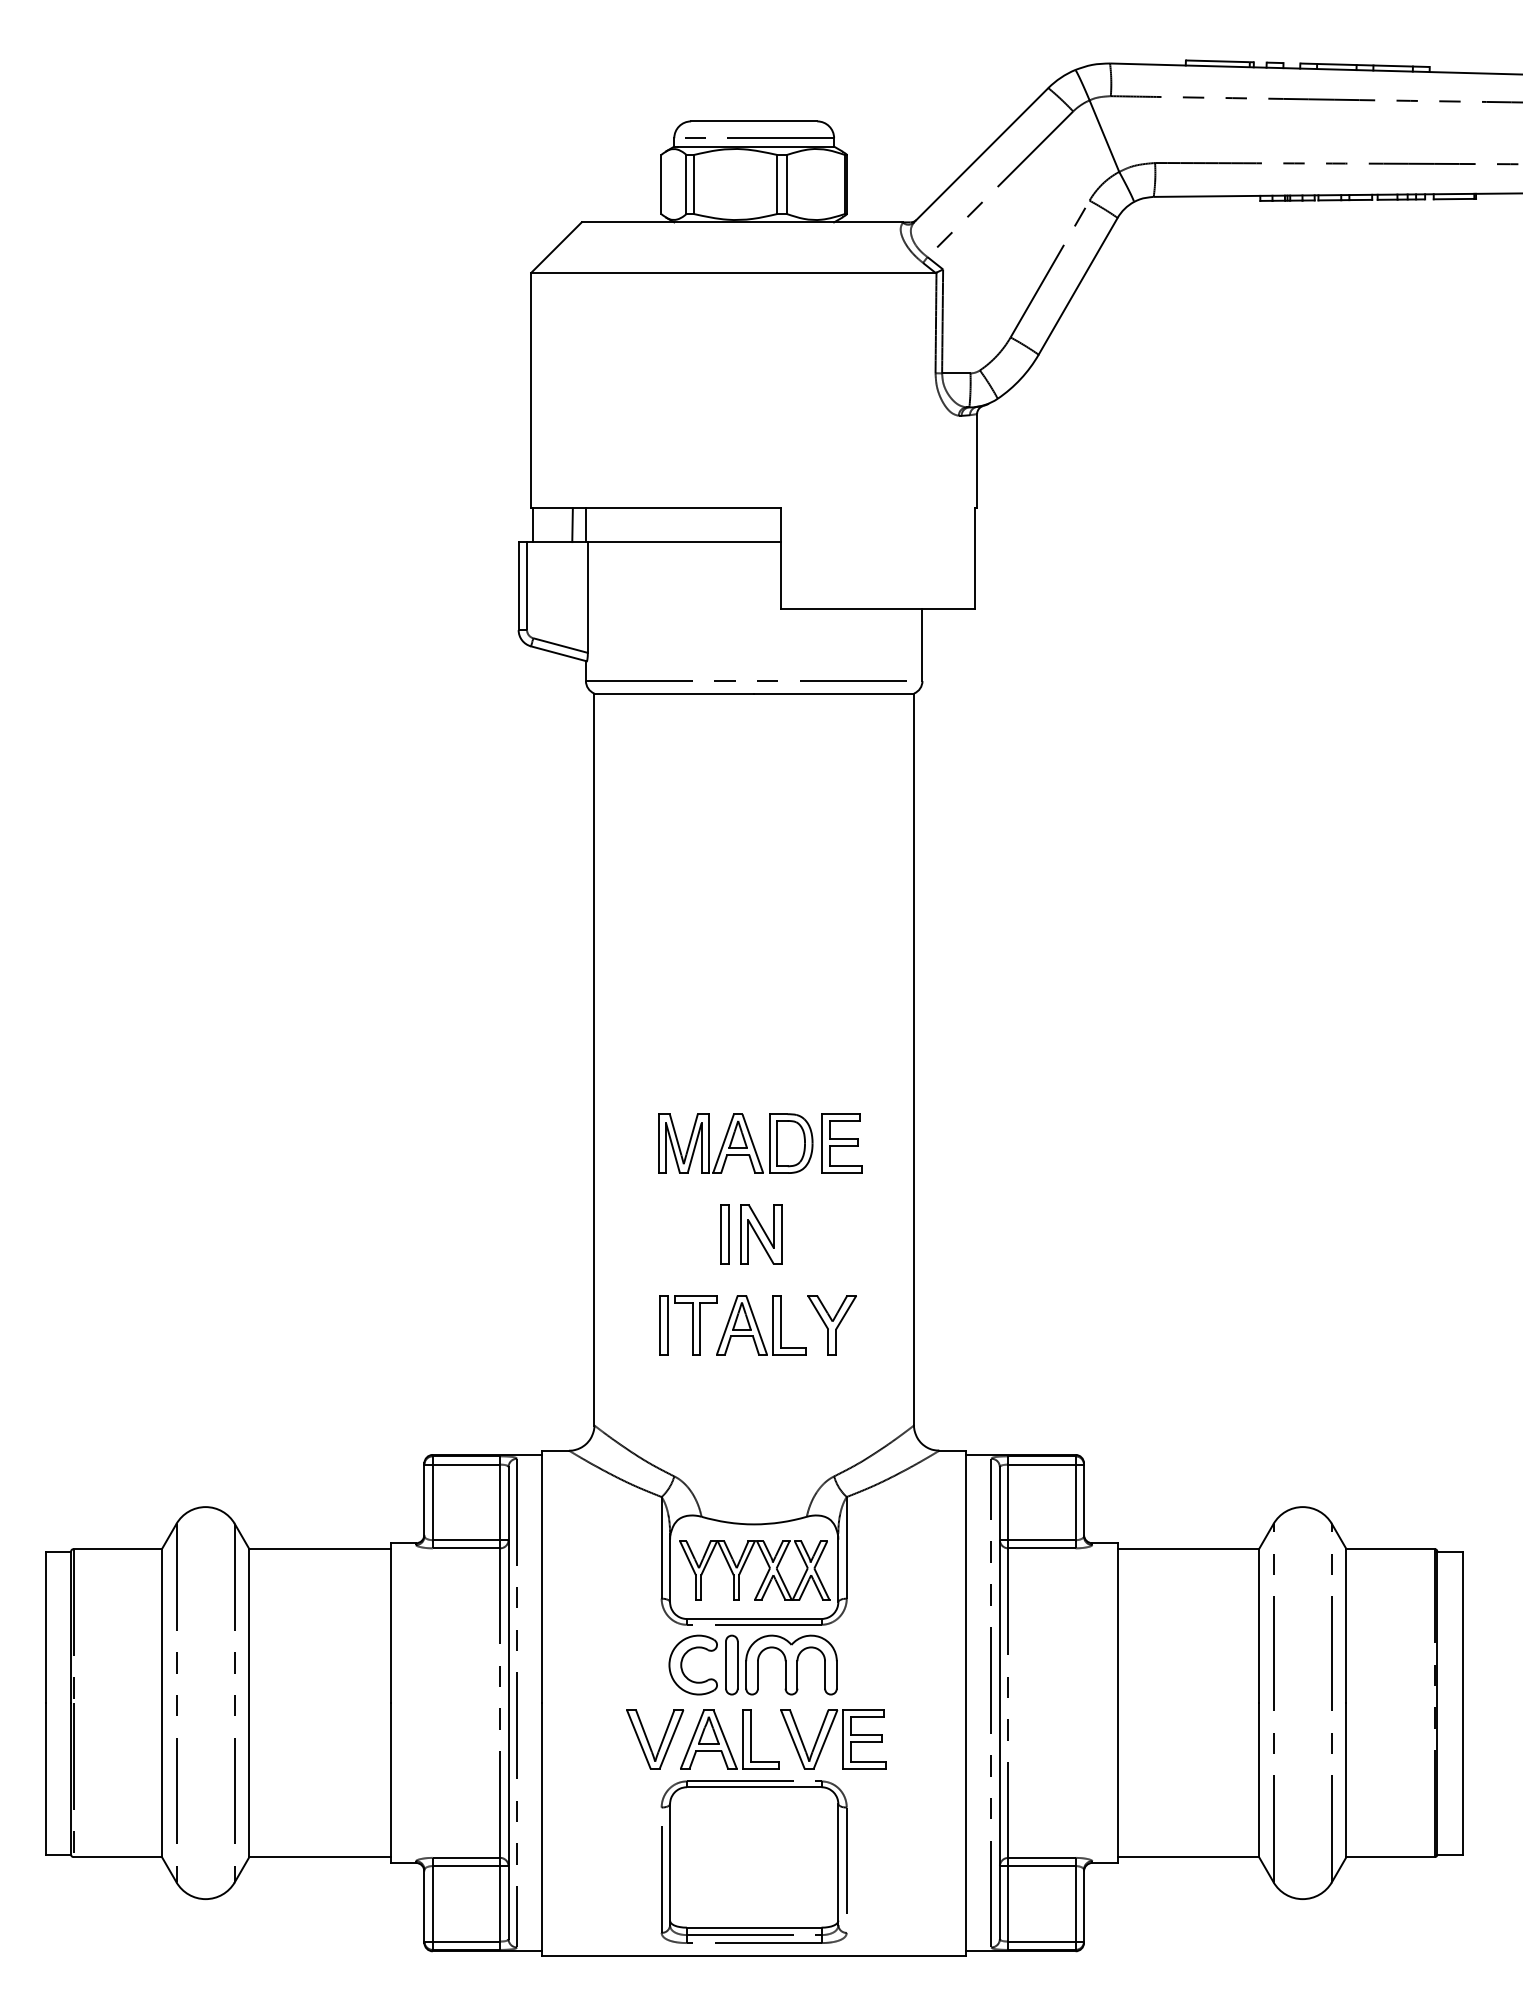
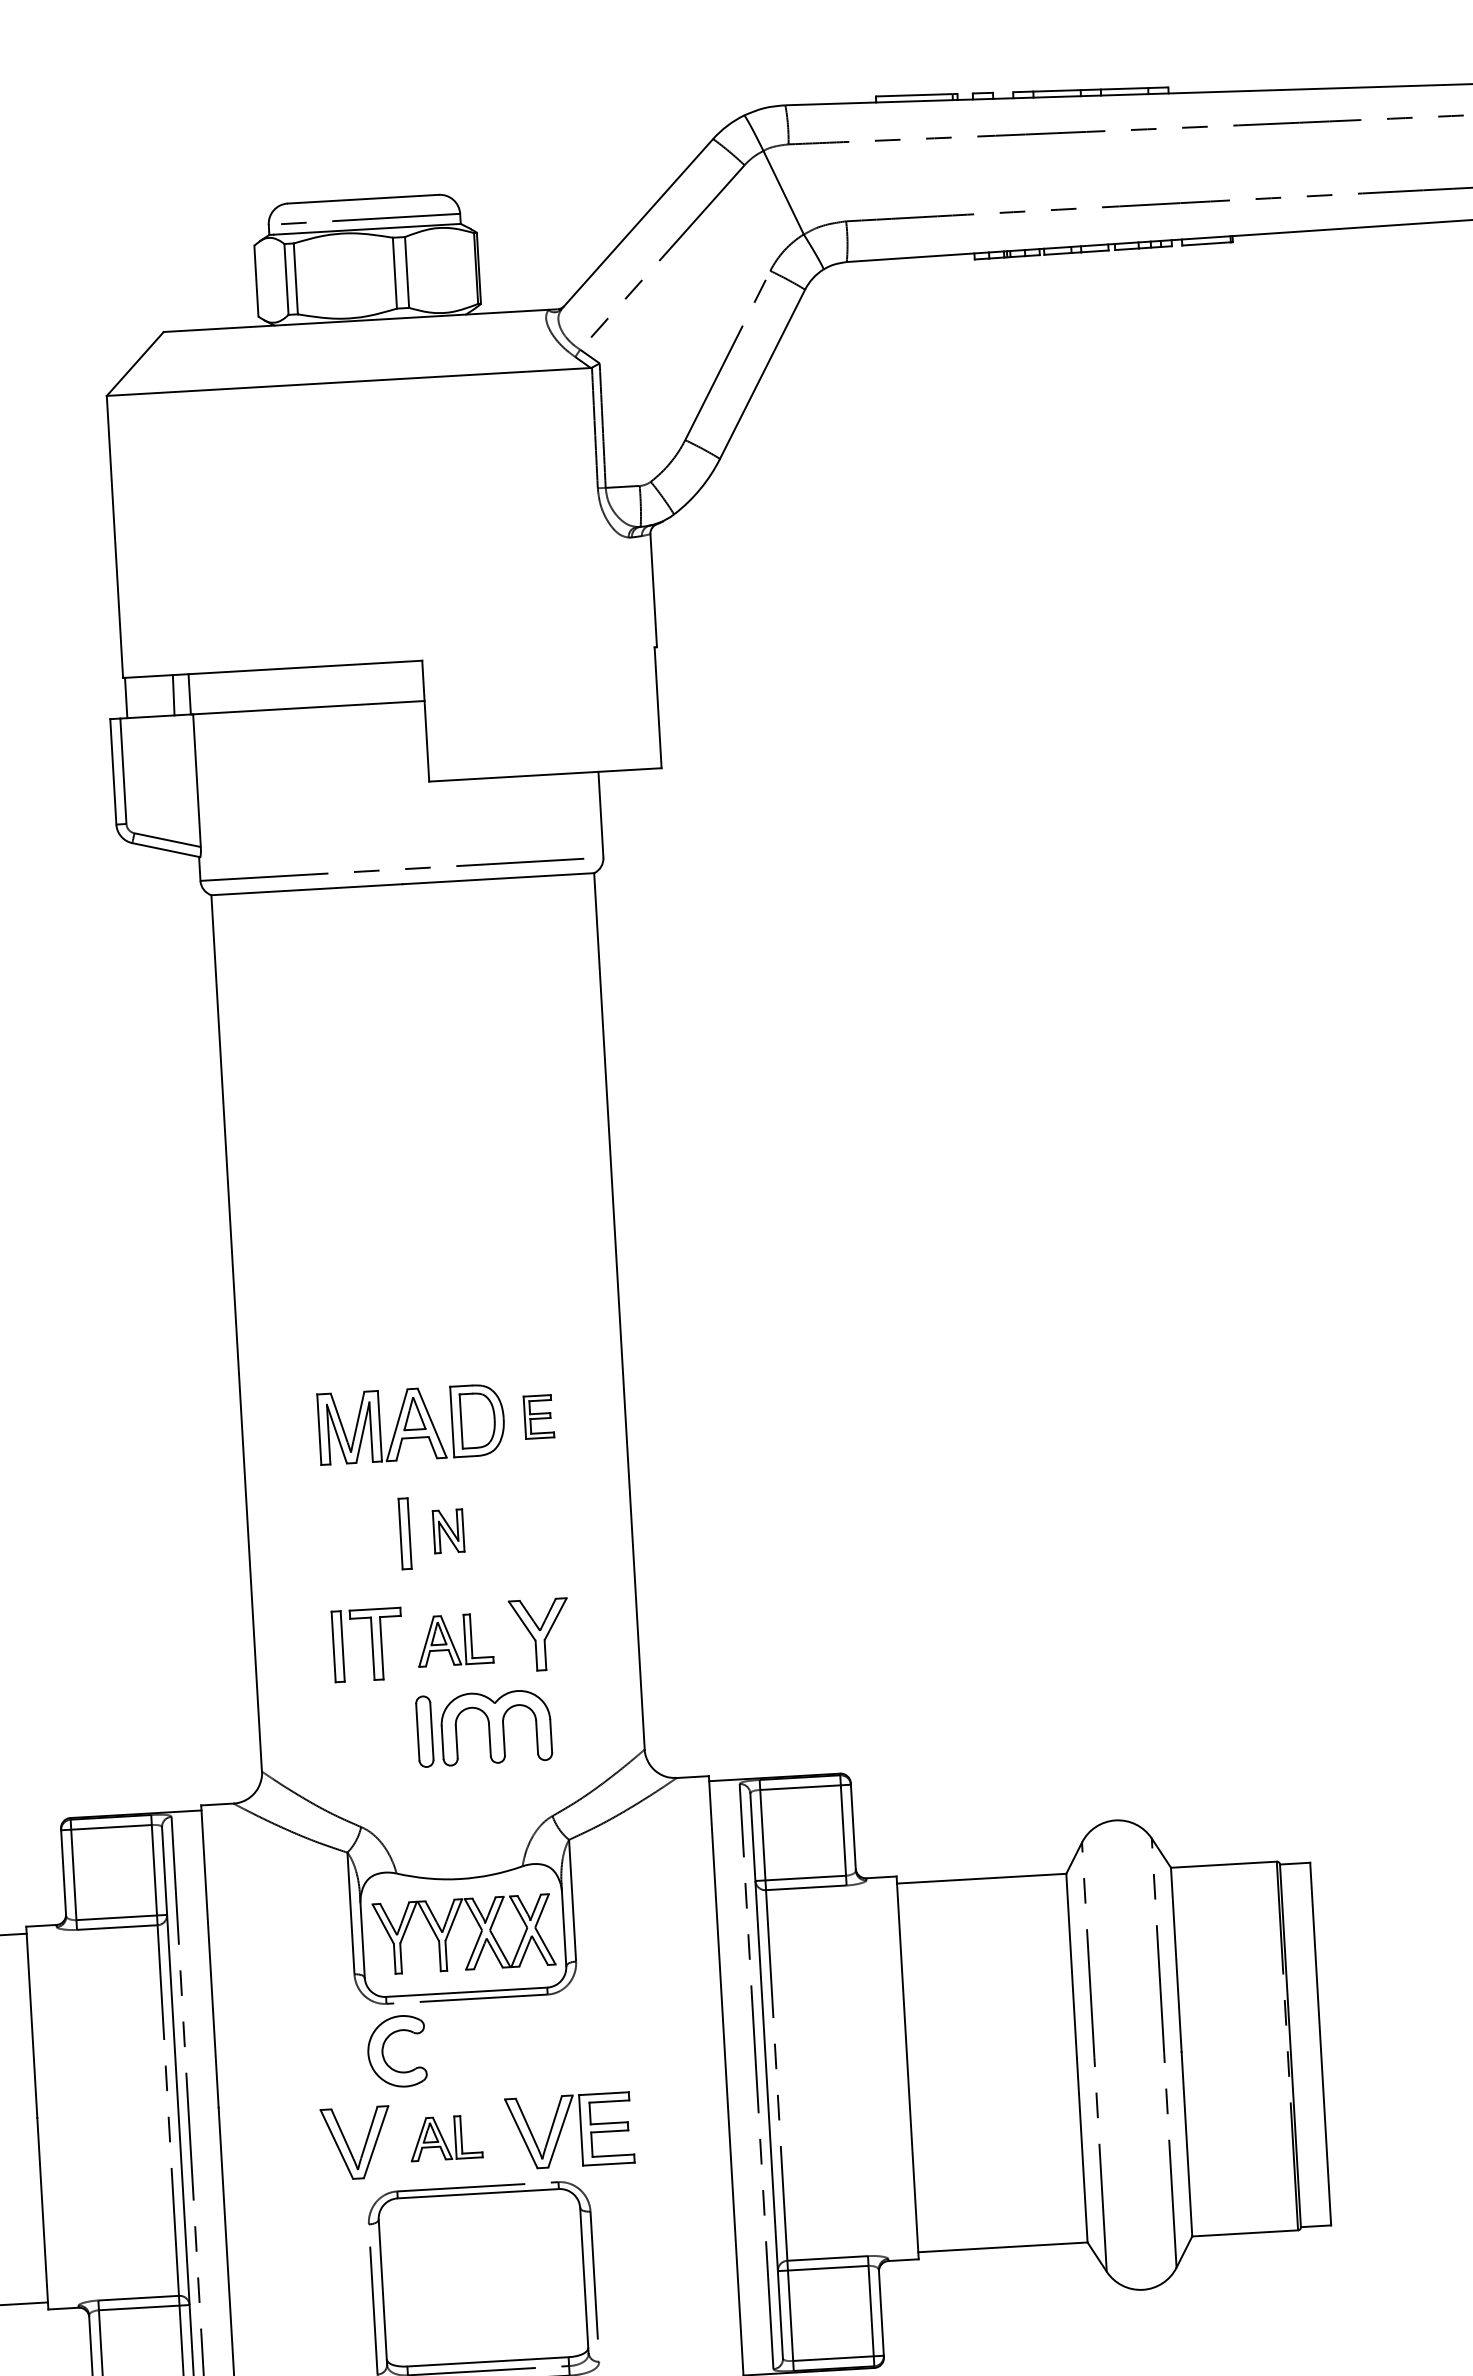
part: (841, 1143) -> (538, 1416), size x0.6
part: (761, 1234) -> (448, 1531), size x0.6
part: (761, 1325) -> (455, 1640), size x0.7
part: (781, 1664) -> (484, 1727), moved
part: (729, 1739) -> (445, 2138), size x0.6

